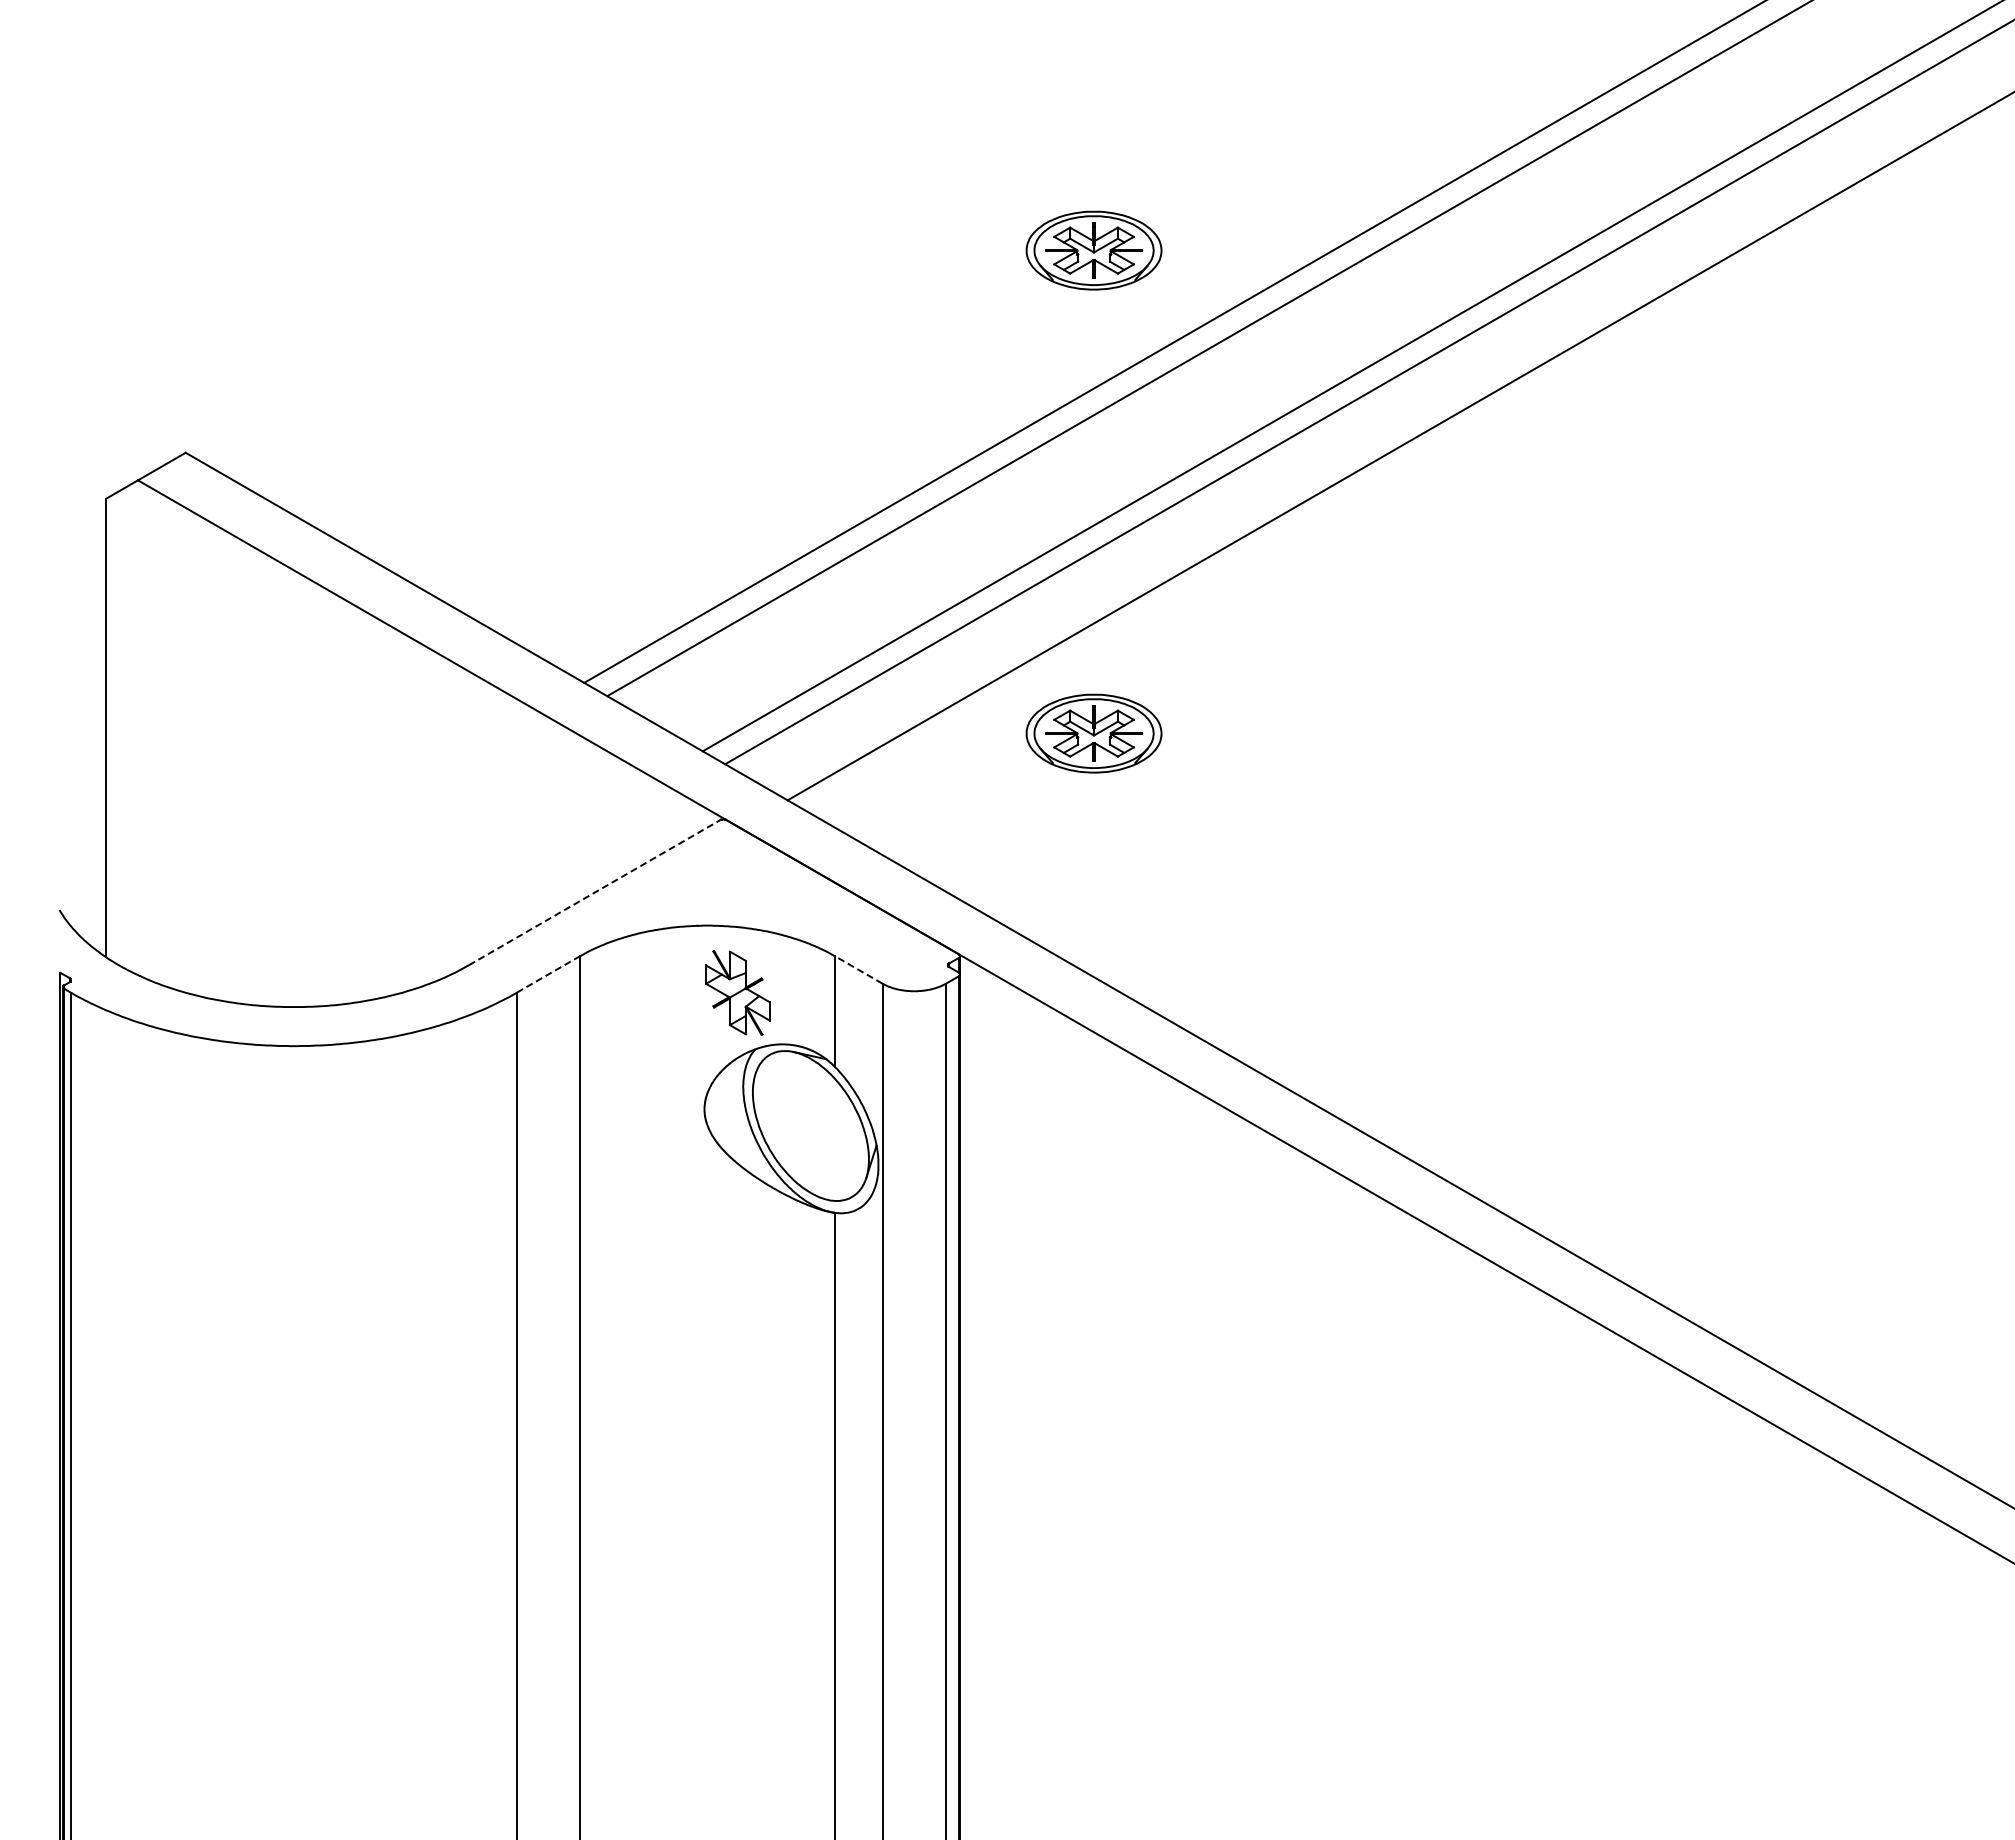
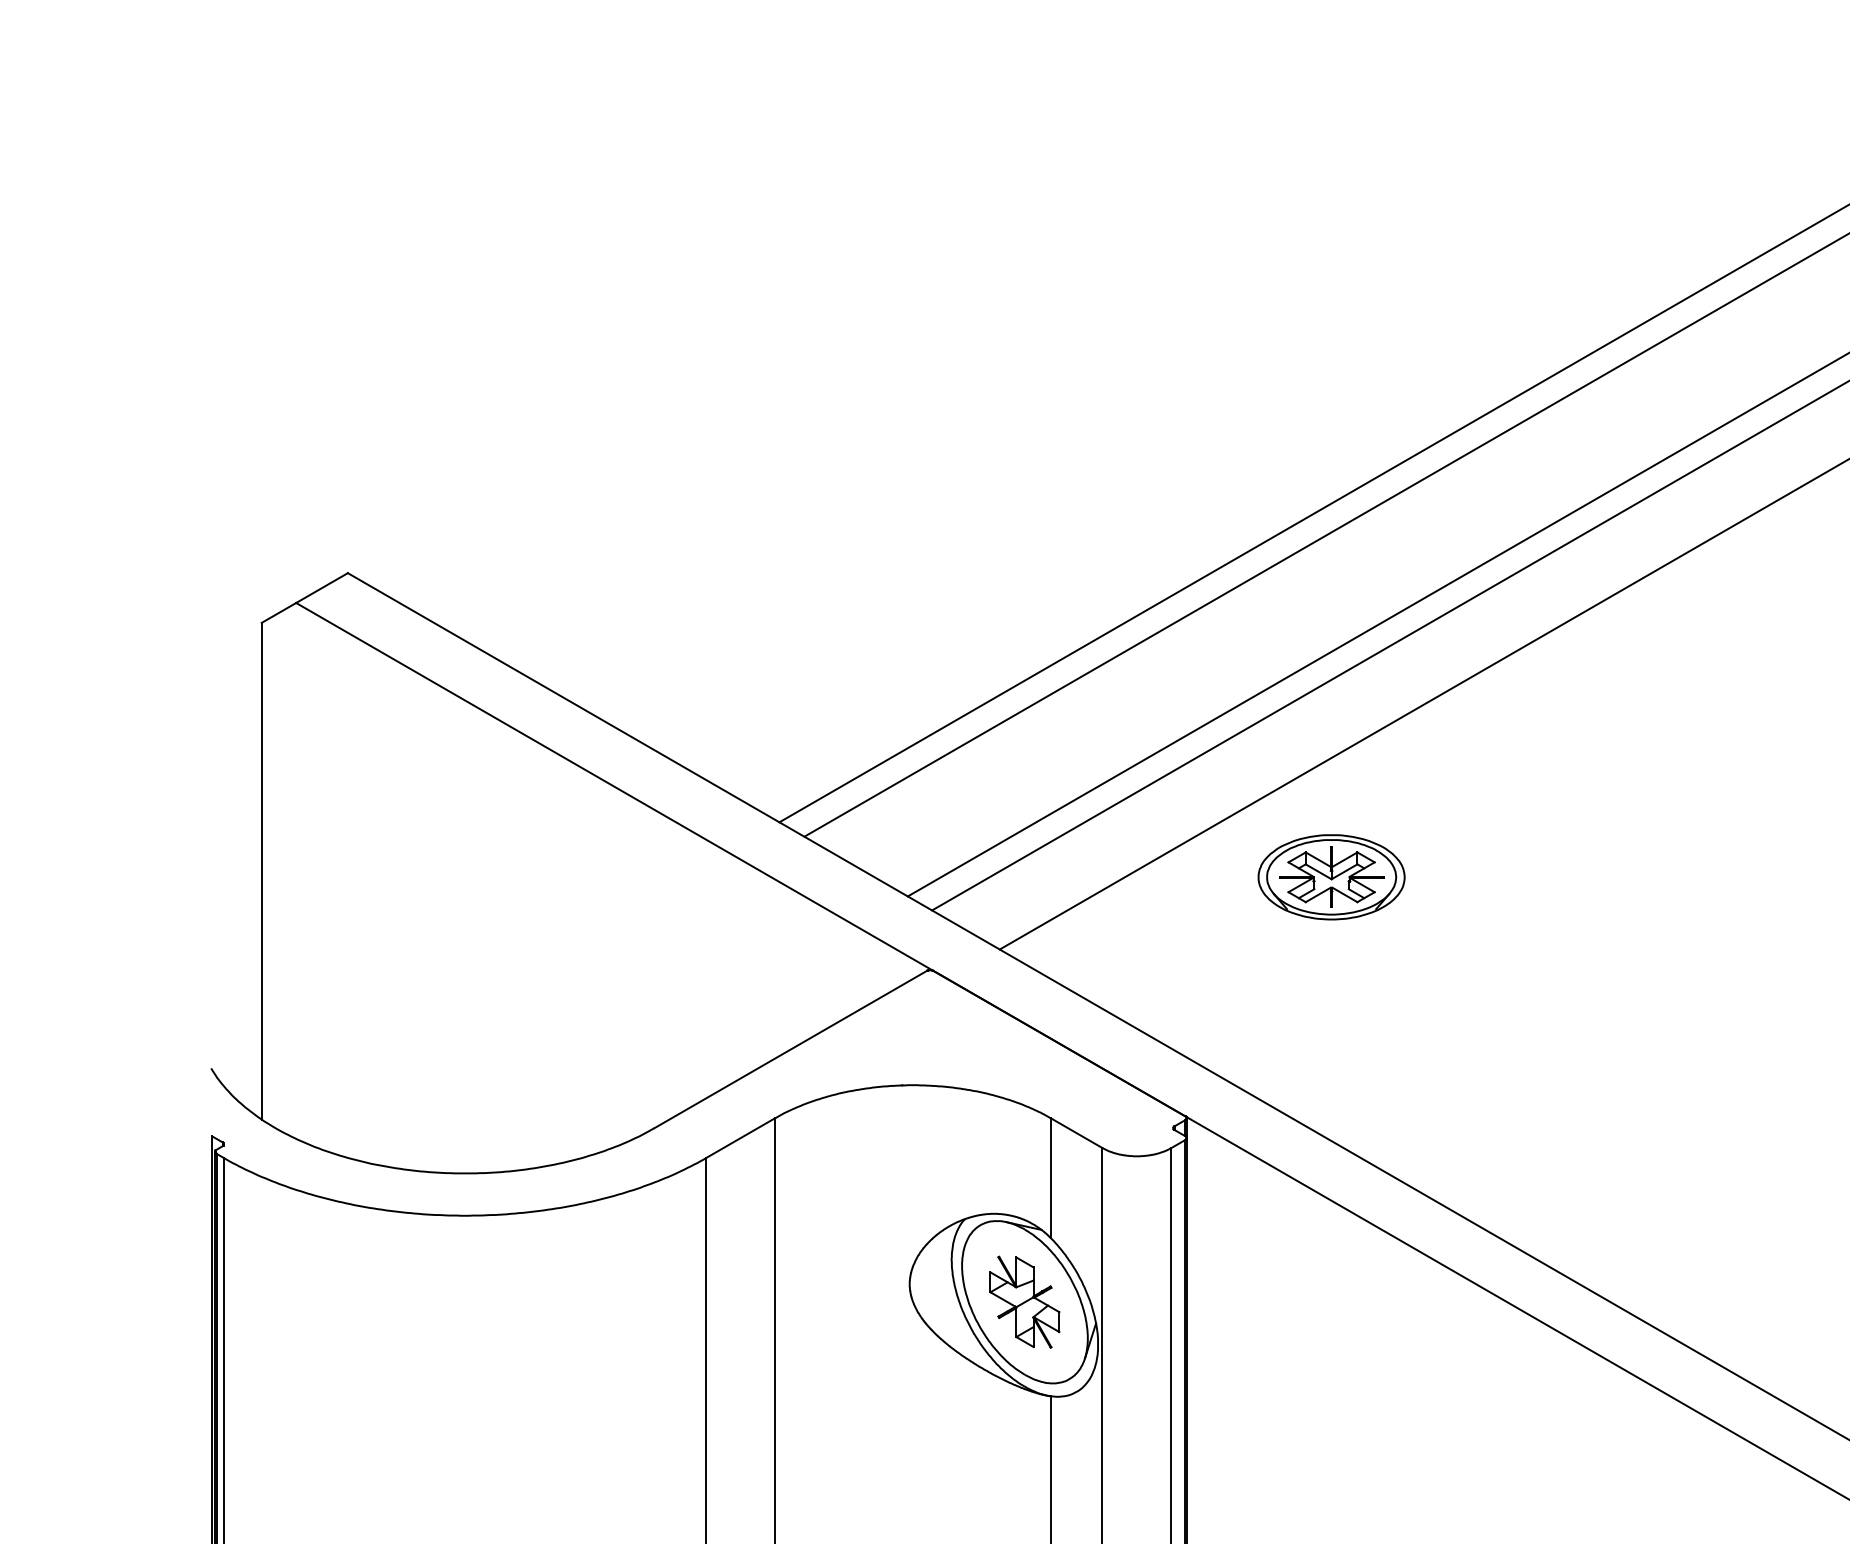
part: (1093, 250) -> (1330, 354), removed
line: (595, 892) -> (791, 1049), dashed -> solid
line: (858, 969) -> (1076, 1132), dashed -> solid
line: (548, 974) -> (740, 1138), dashed -> solid
part: (737, 992) -> (1024, 1301), moved

